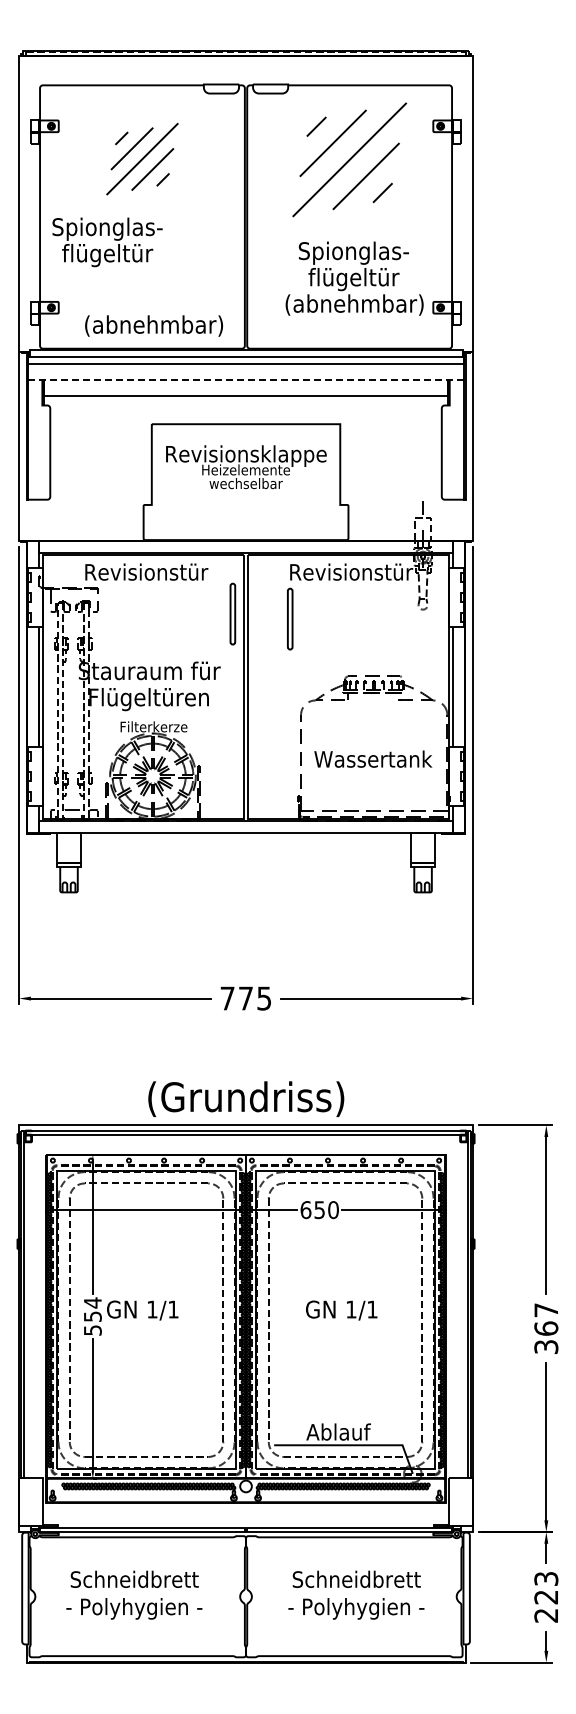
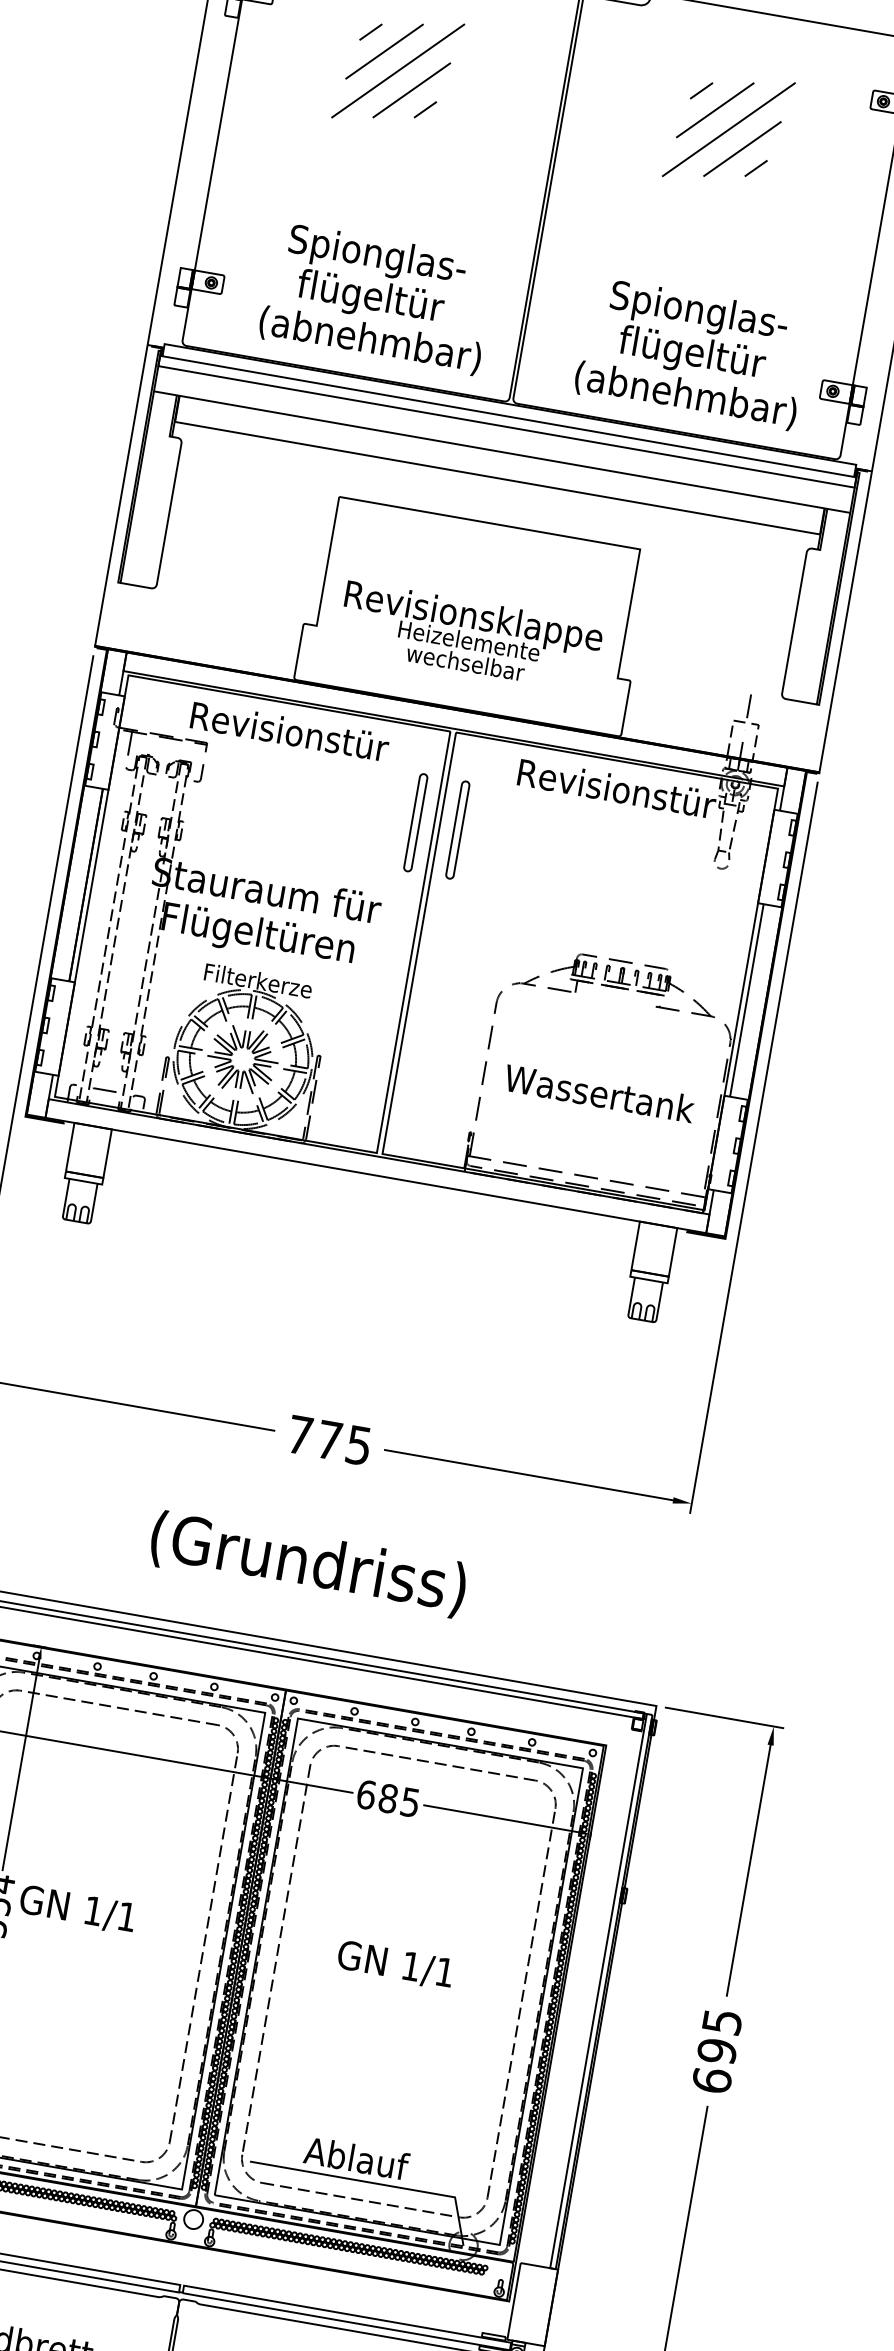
part: (349, 159) -> (728, 129), size x0.62
text: (107, 242) -> (373, 277), moved
text: (354, 278) -> (692, 353), moved
line: (246, 379) -> (502, 451), dashed -> solid
text: (246, 467) -> (470, 637), moved
part: (290, 618) -> (458, 829), moved
text: (246, 1098) -> (308, 1563), moved
text: (326, 1210) -> (399, 1801), 650 -> 685
text: (546, 1328) -> (717, 2051), 367 -> 695

